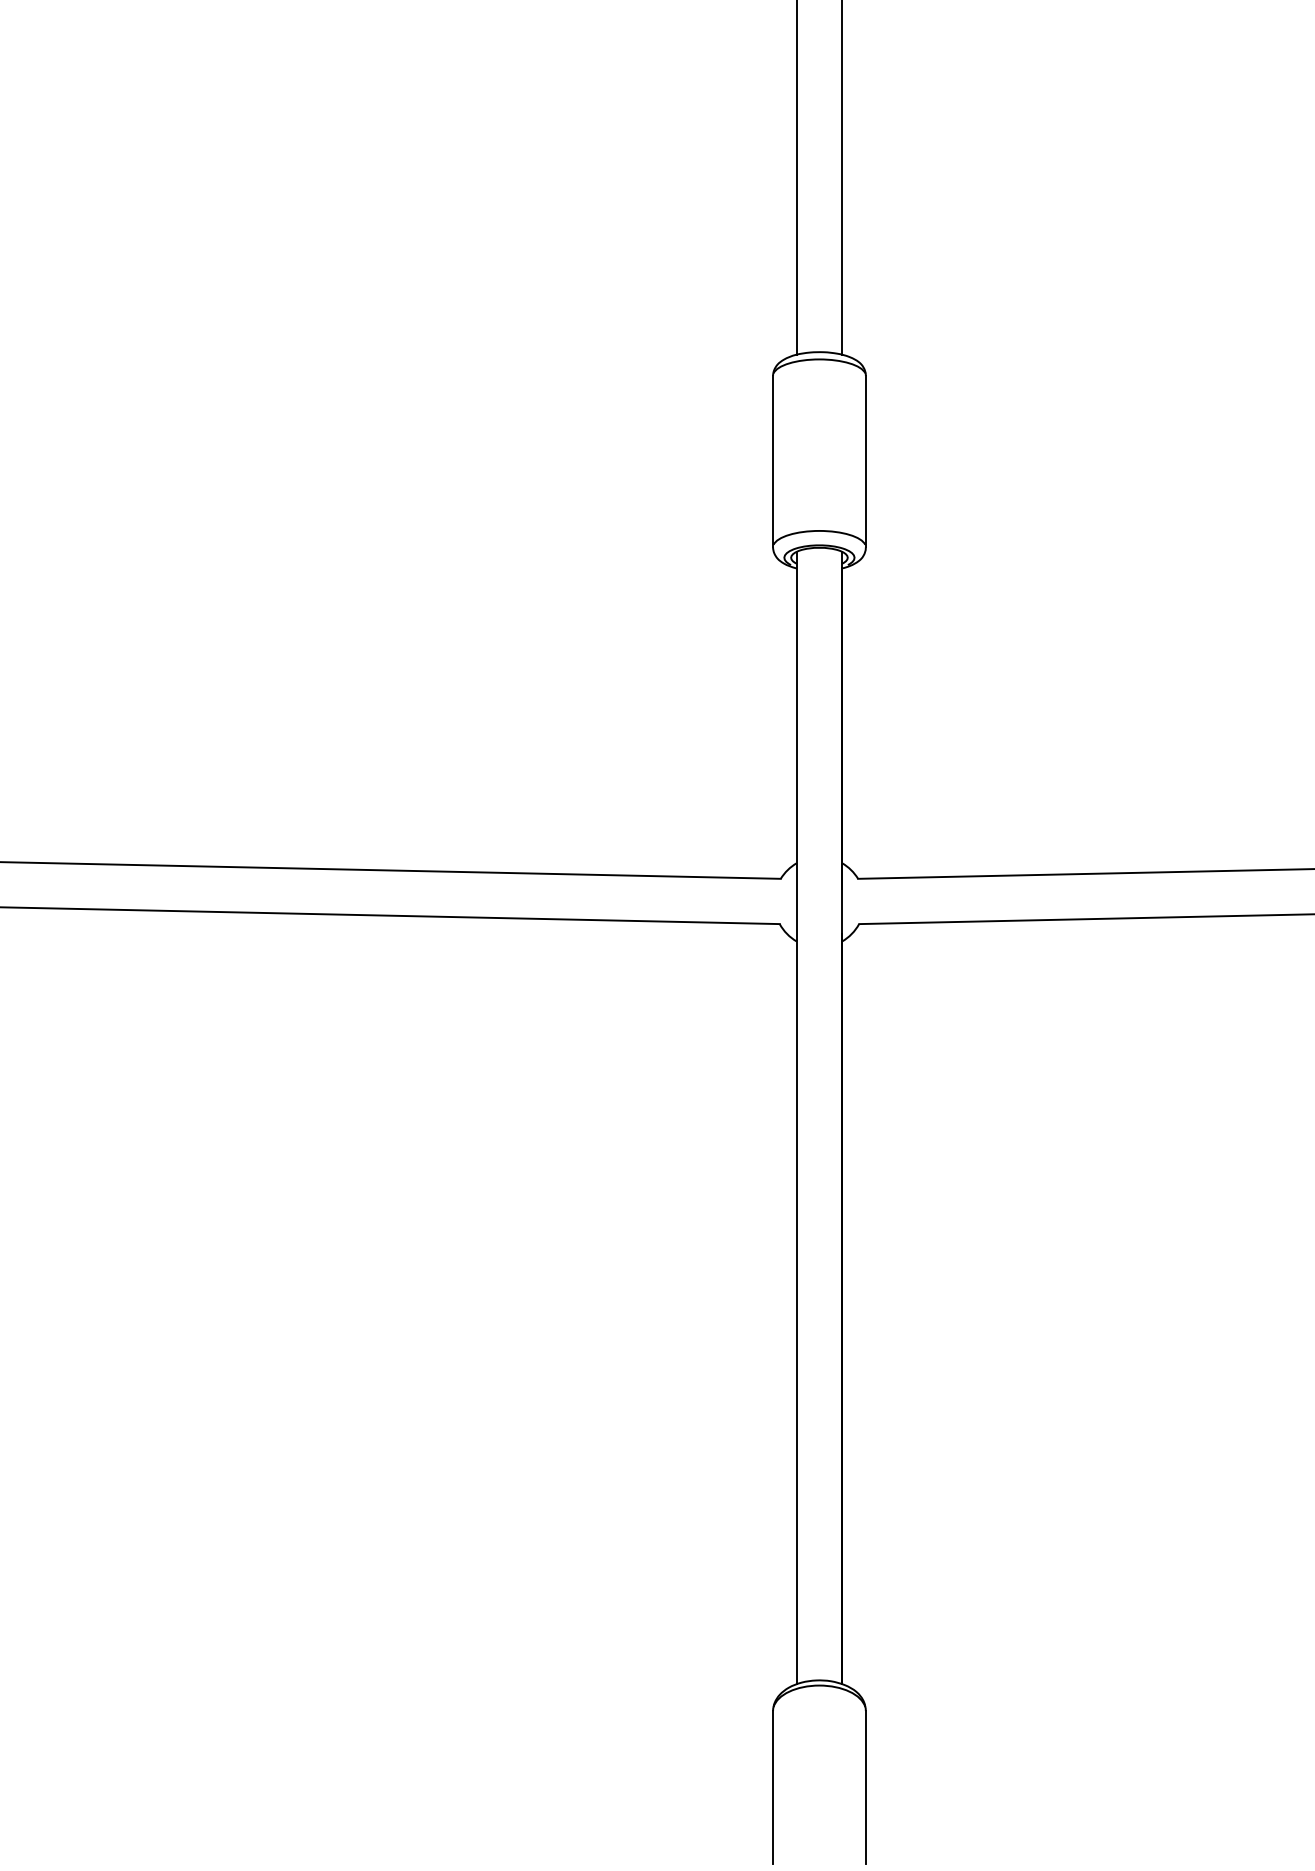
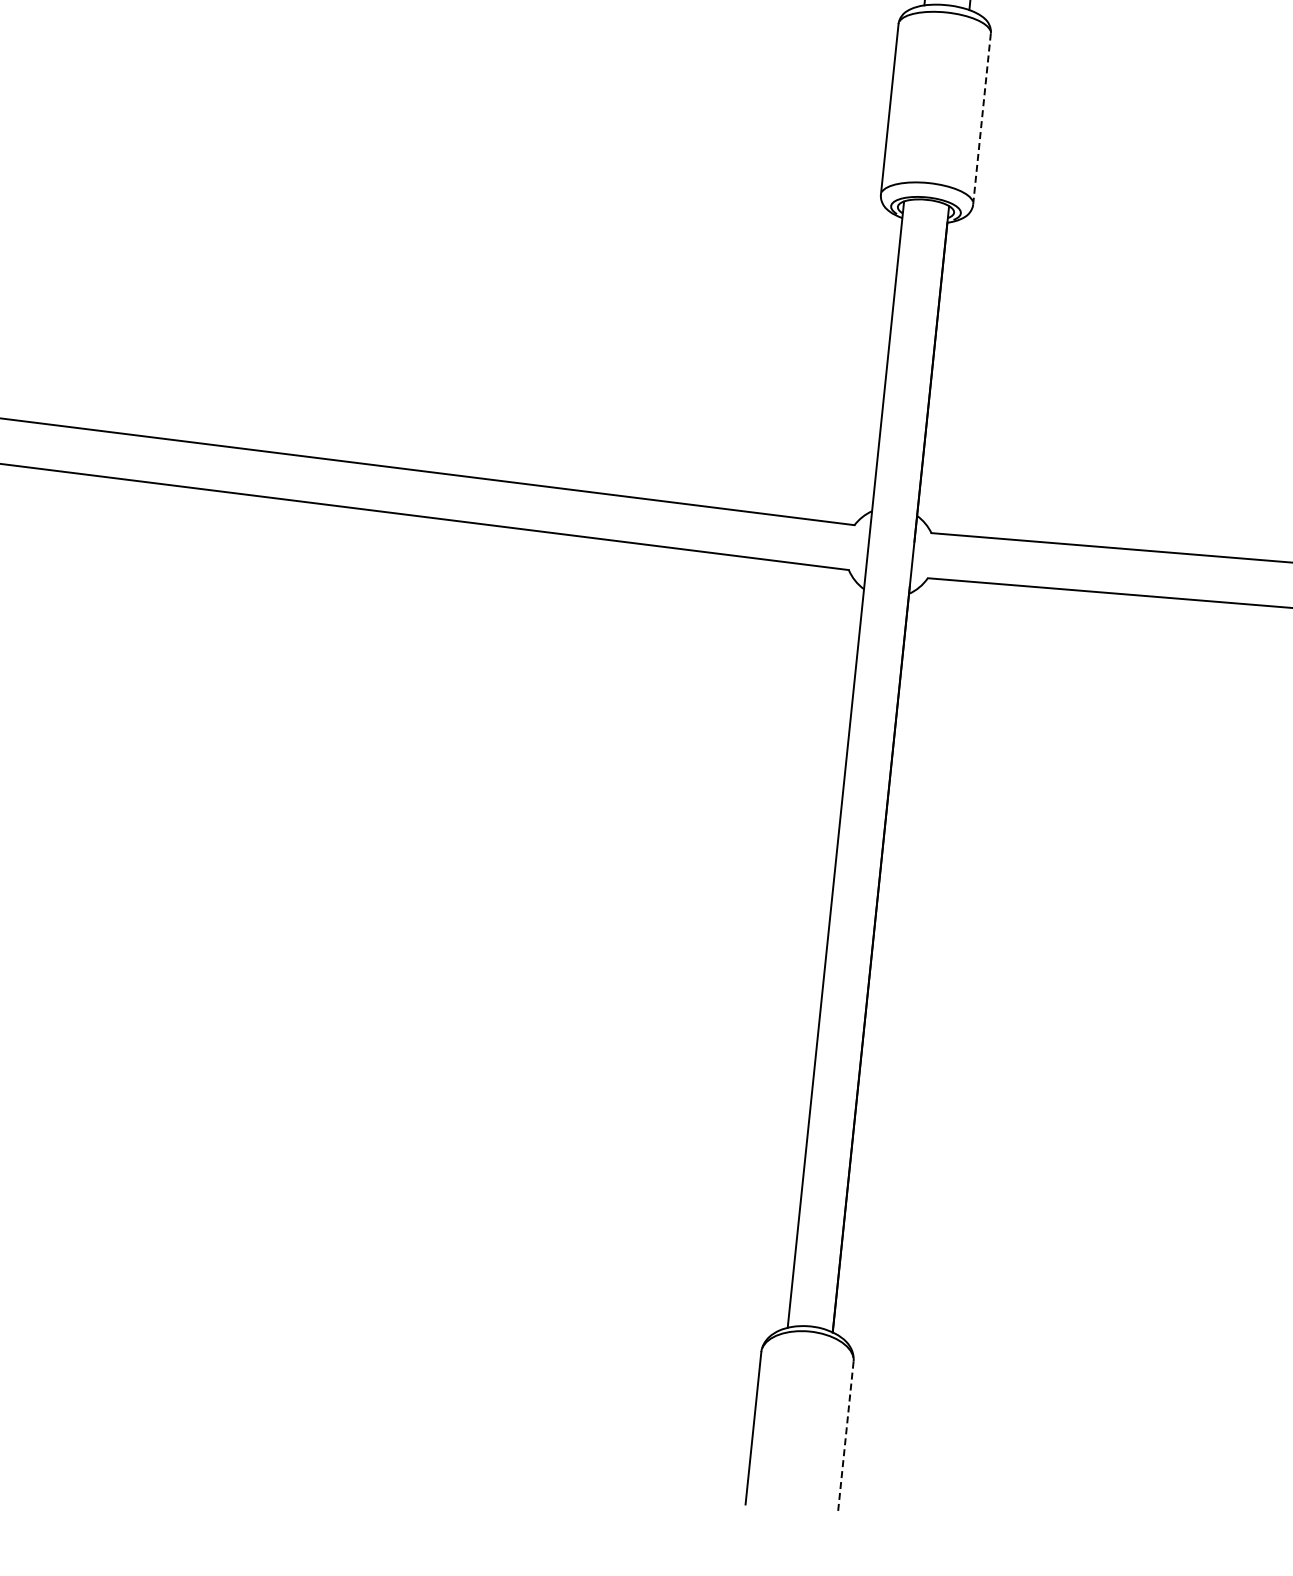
line: (865, 461) -> (981, 118), solid -> dashed
line: (865, 1787) -> (845, 1437), solid -> dashed

